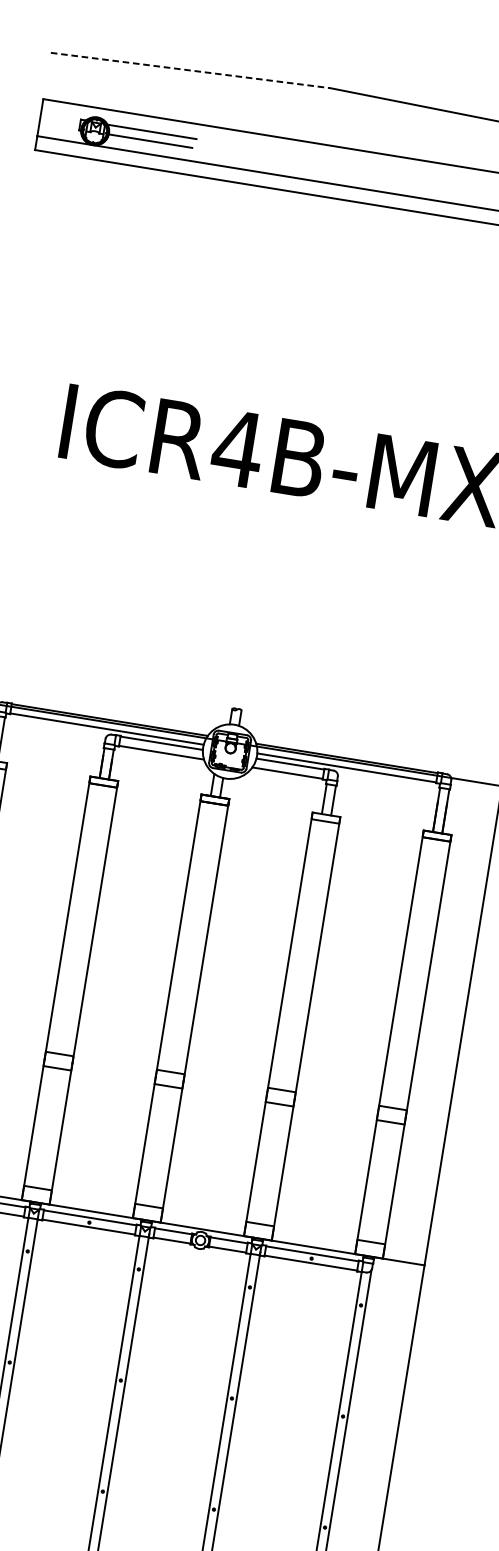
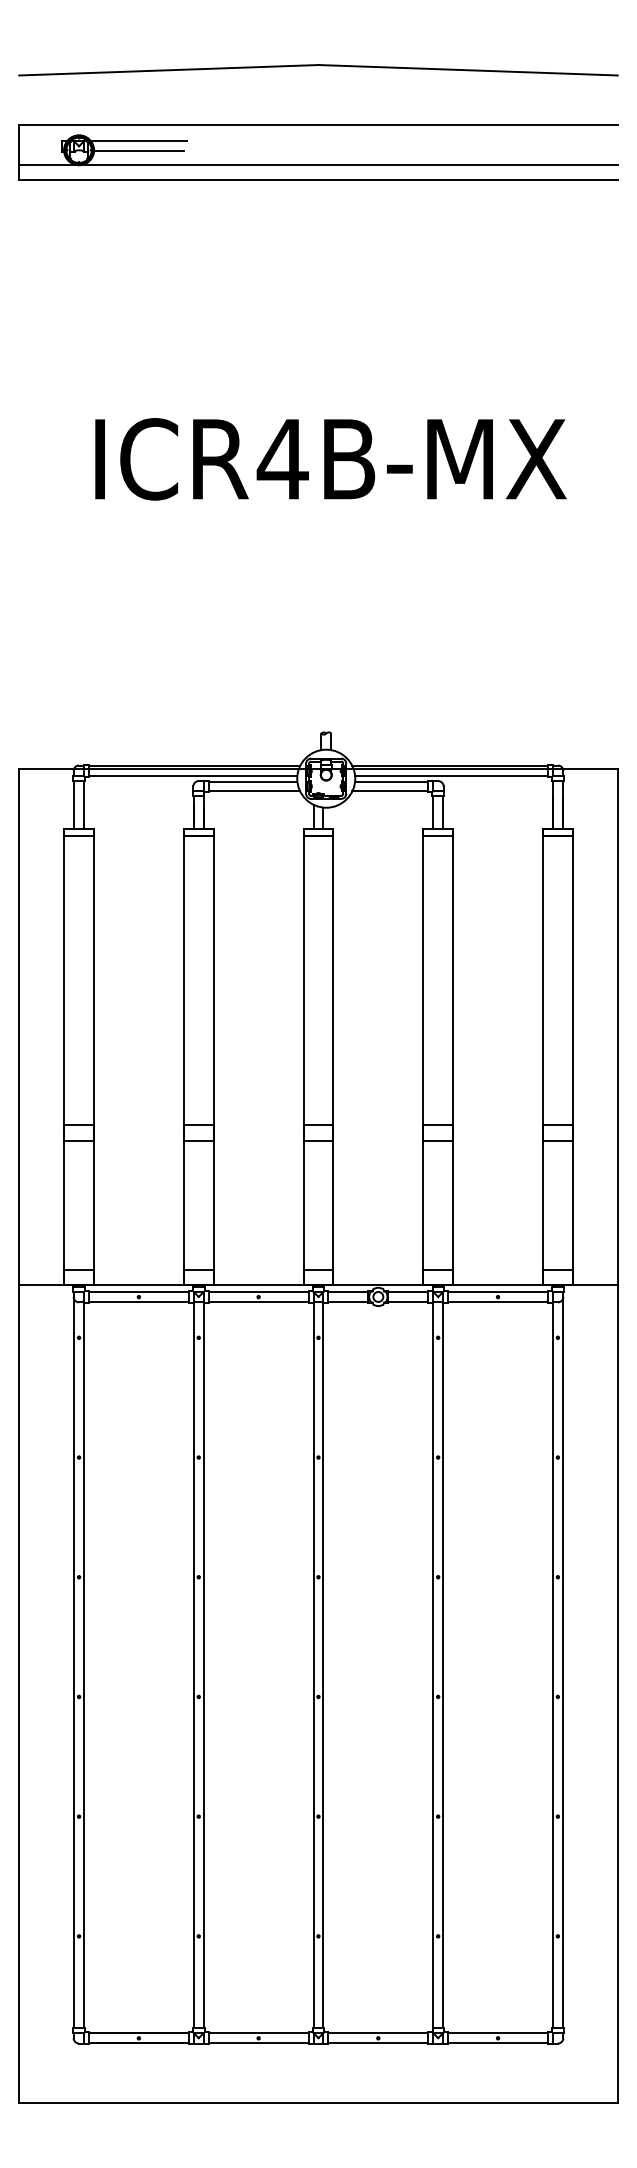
line: (190, 70) -> (168, 70), dashed -> solid

